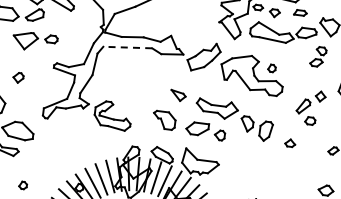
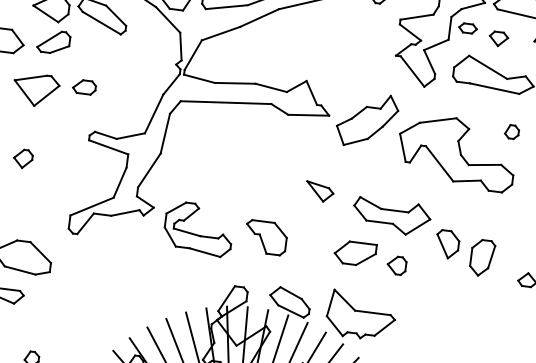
line: (127, 47) -> (225, 102), dashed -> solid
part: (271, 68) -> (511, 132), moved
part: (164, 119) -> (266, 236), moved

